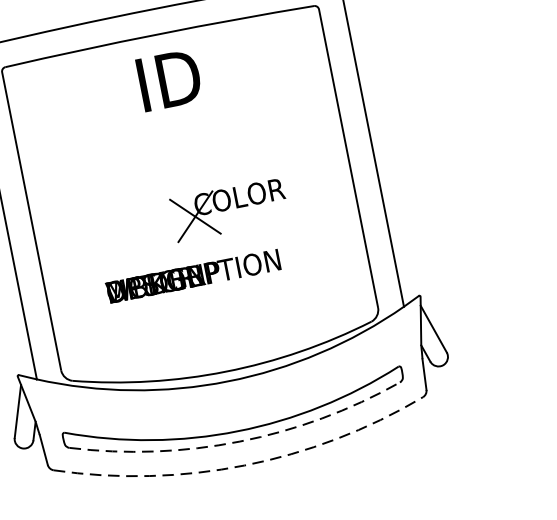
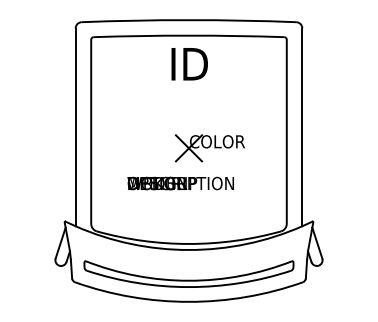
line: (239, 442) -> (188, 287), dashed -> solid
line: (243, 465) -> (188, 301), dashed -> solid

